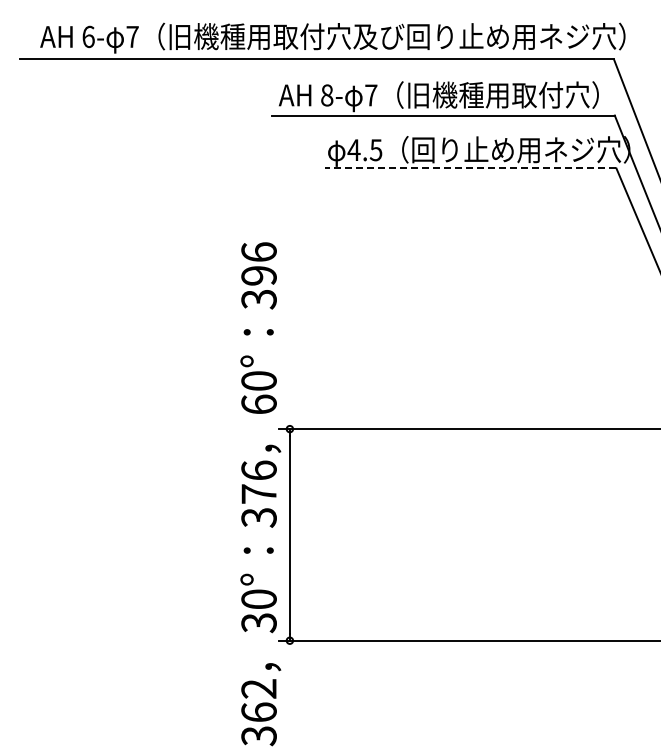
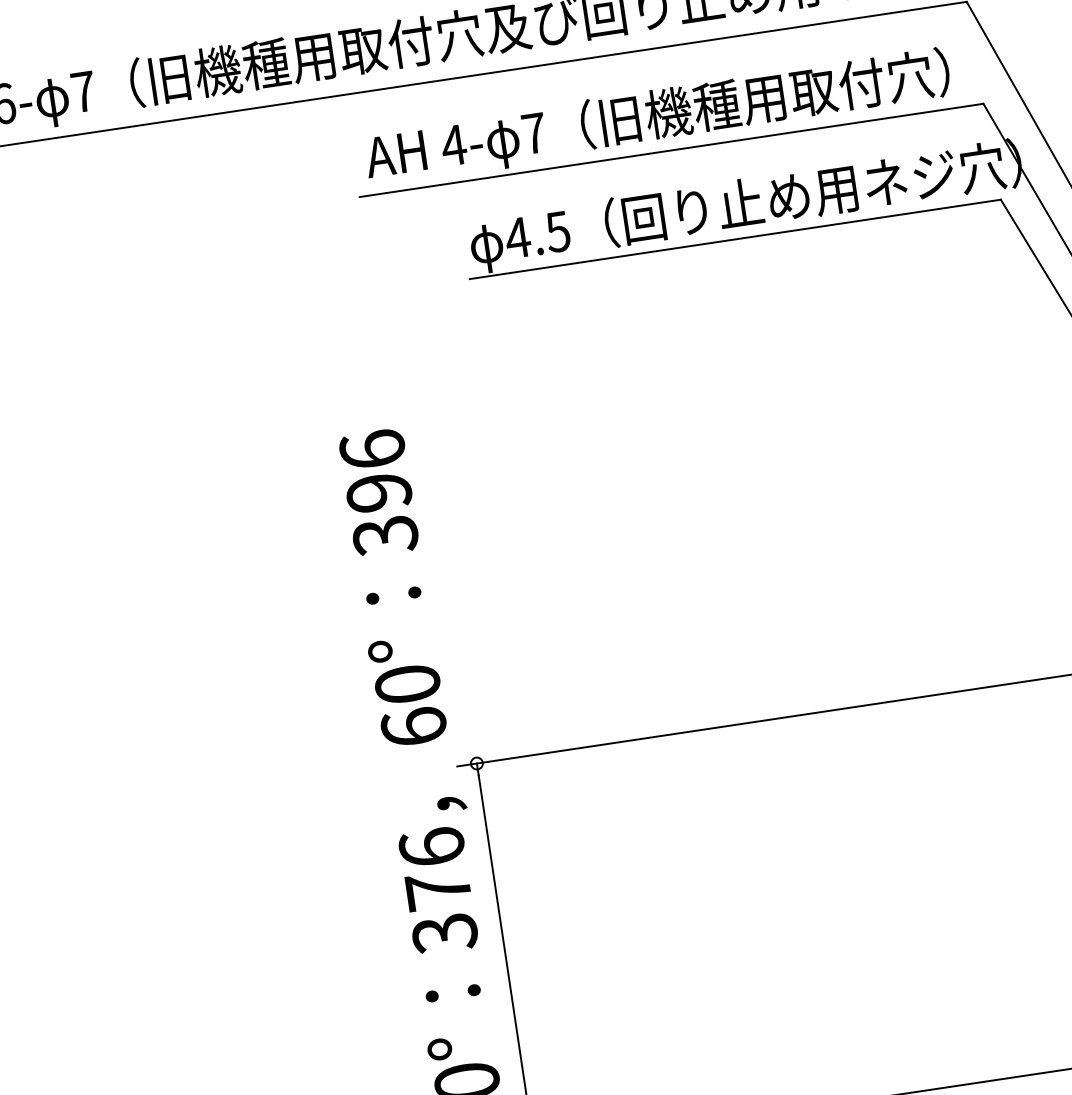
text: (326, 95) -> (452, 145), 8- -> 4-
line: (470, 168) -> (734, 239), dashed -> solid

